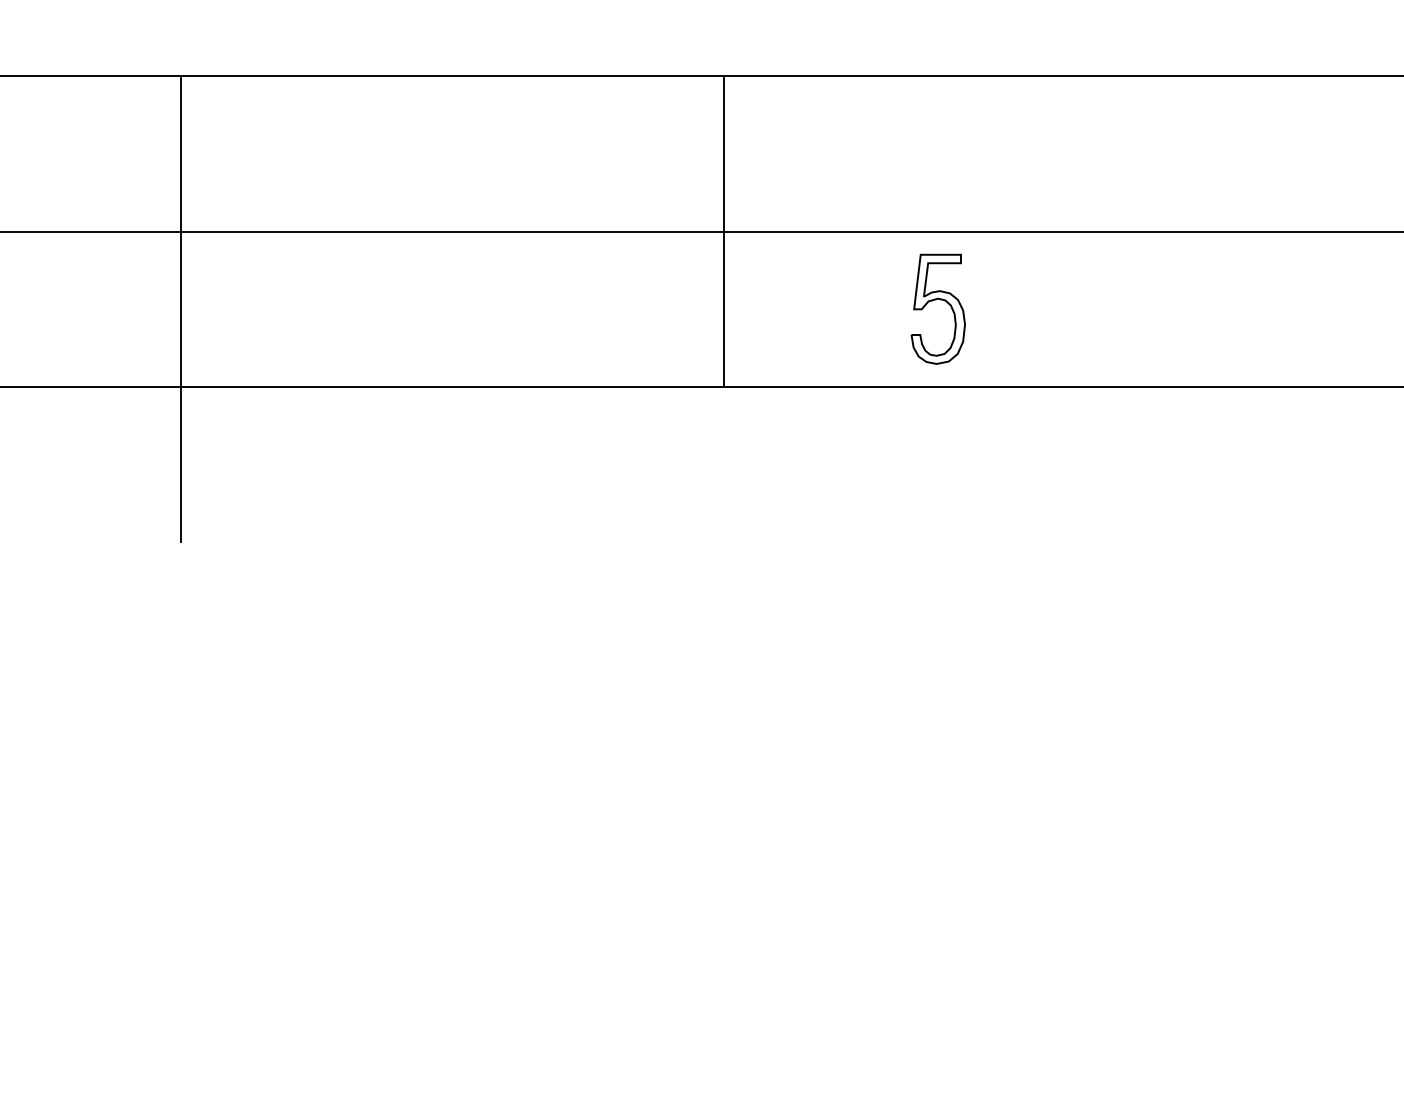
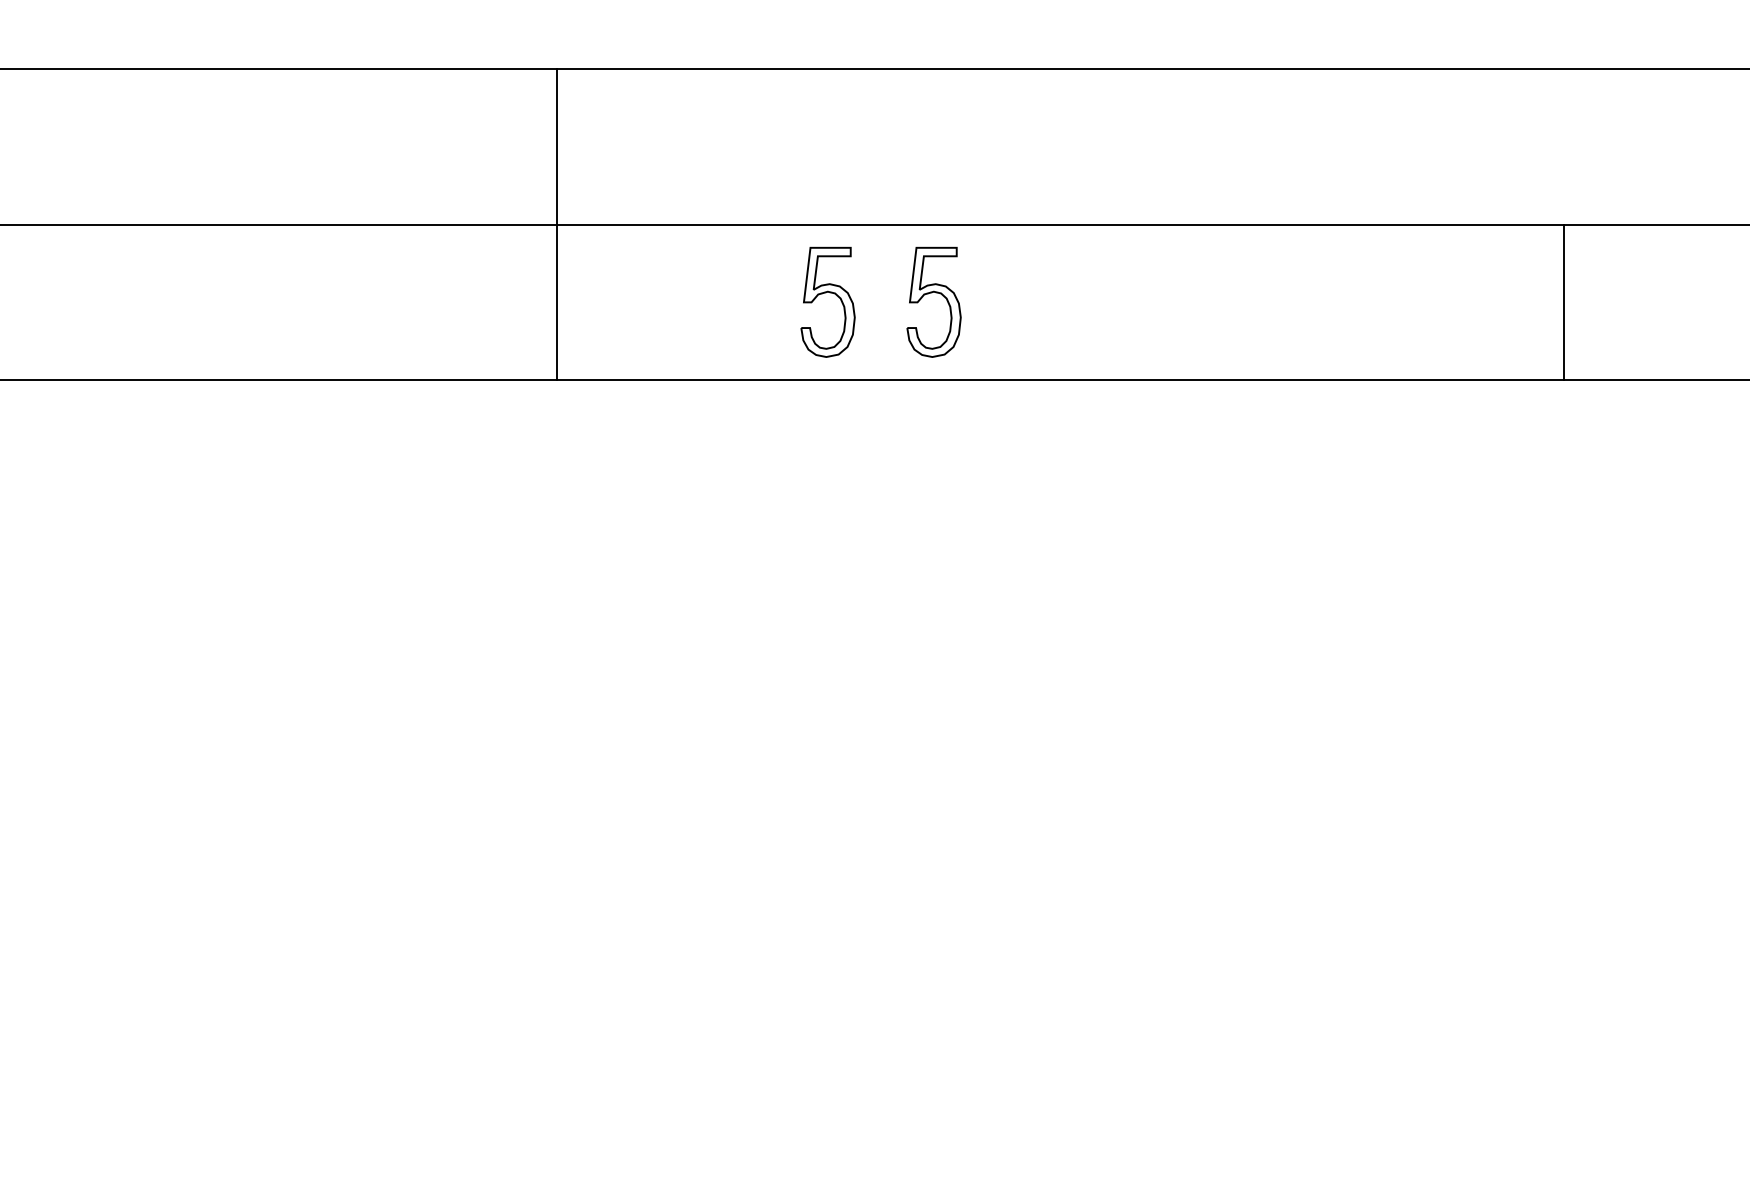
line: (723, 231) -> (556, 224), moved
part: (1041, 300) -> (931, 293), added
line: (180, 309) -> (70, 302), removed

